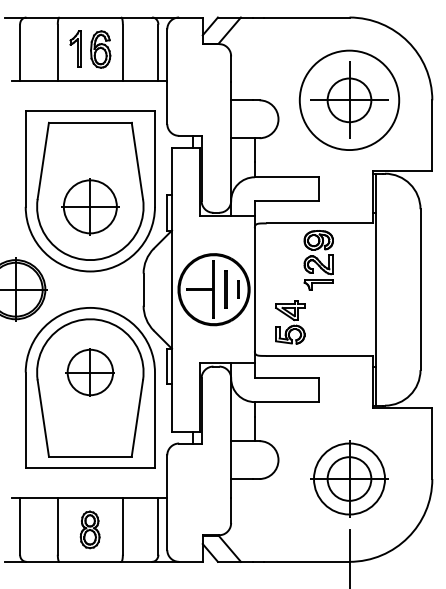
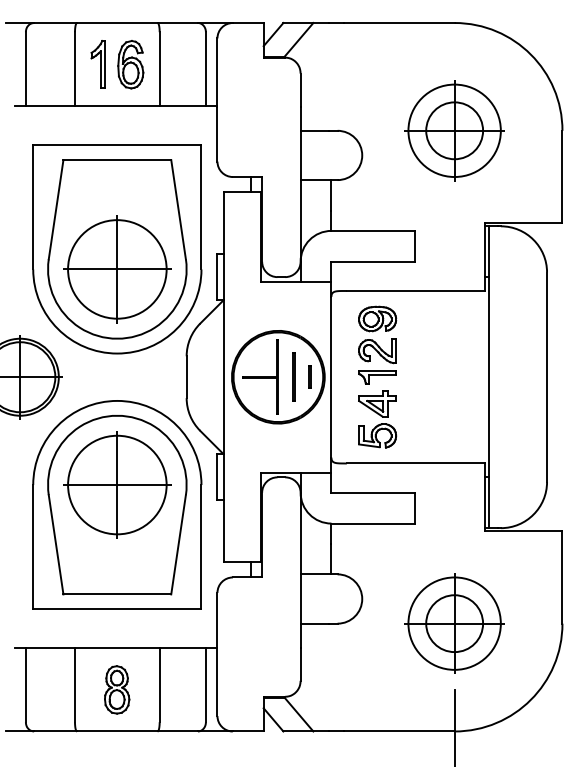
circle: (349, 100) -> (454, 130), size x0.71
part: (90, 206) -> (117, 269), size x1.43
part: (318, 259) -> (377, 344), moved
part: (90, 372) -> (117, 484), size x1.67

